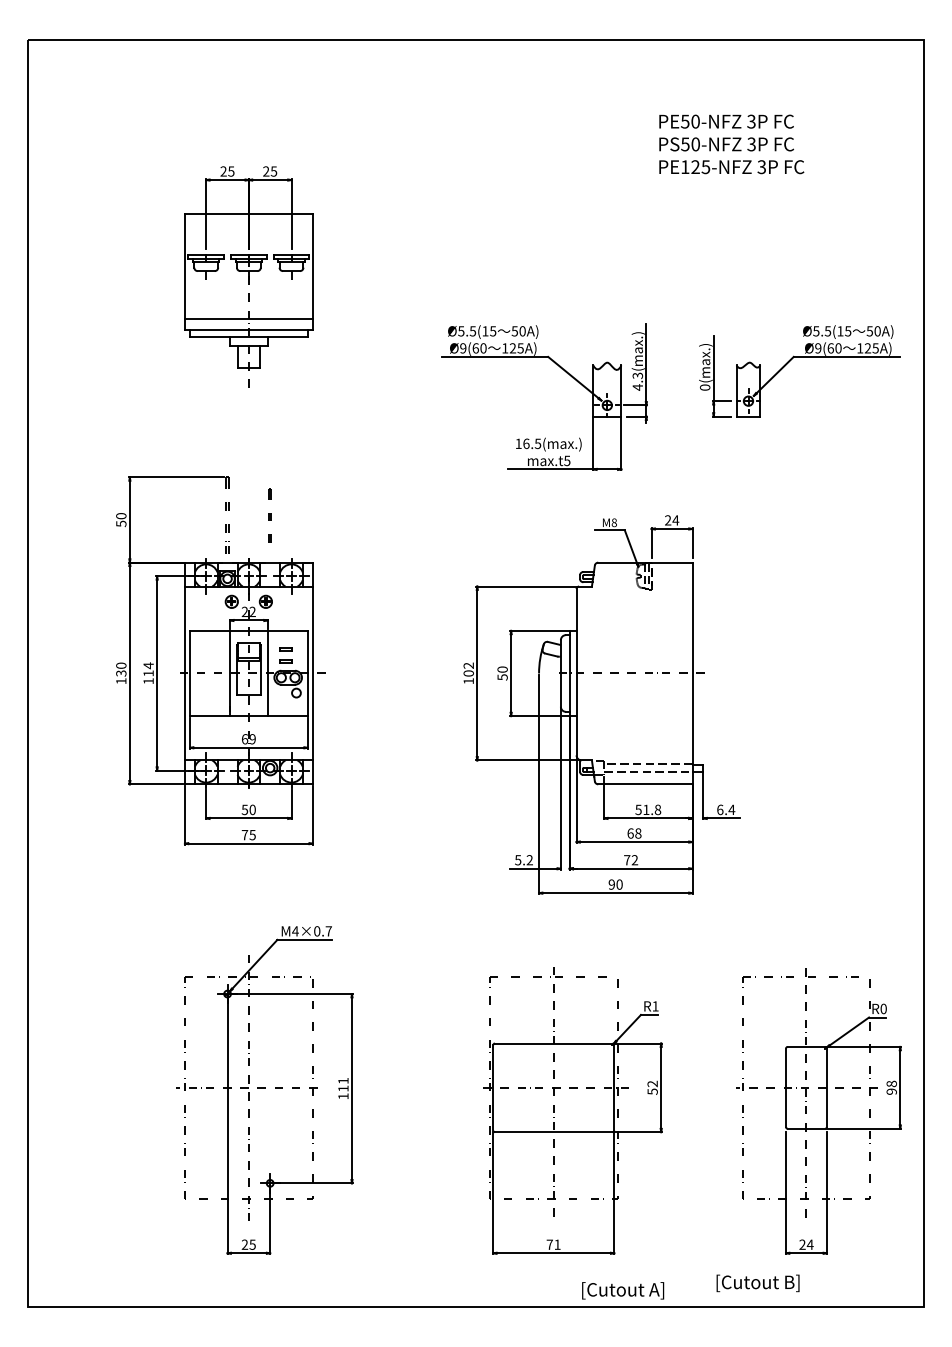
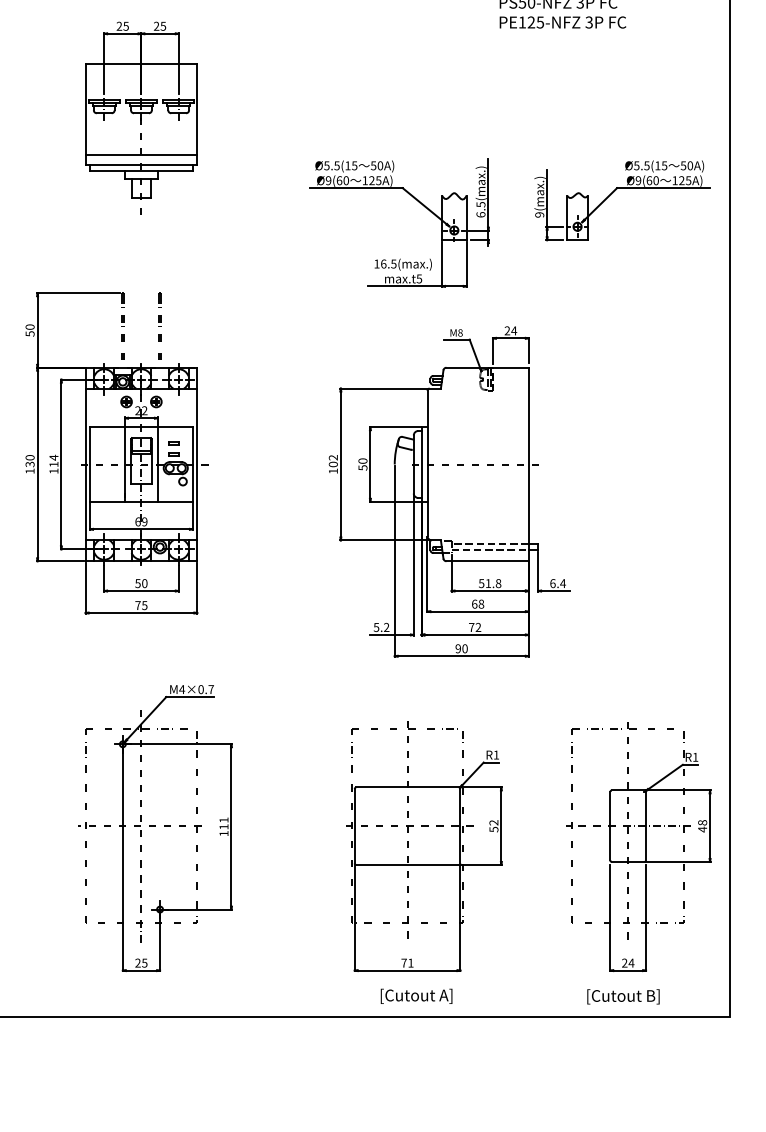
text: (637, 381) -> (480, 209), 4.3(max.) -> 6.5(max.)
text: (705, 387) -> (540, 214), 0(max.) -> 9(max.)
part: (270, 514) -> (160, 325), size x1.43
text: (883, 1008) -> (695, 756), R0 -> R1
text: (891, 1091) -> (702, 829), 98 -> 48
text: (757, 1283) -> (622, 996), moved
text: (623, 1290) -> (416, 996), moved

